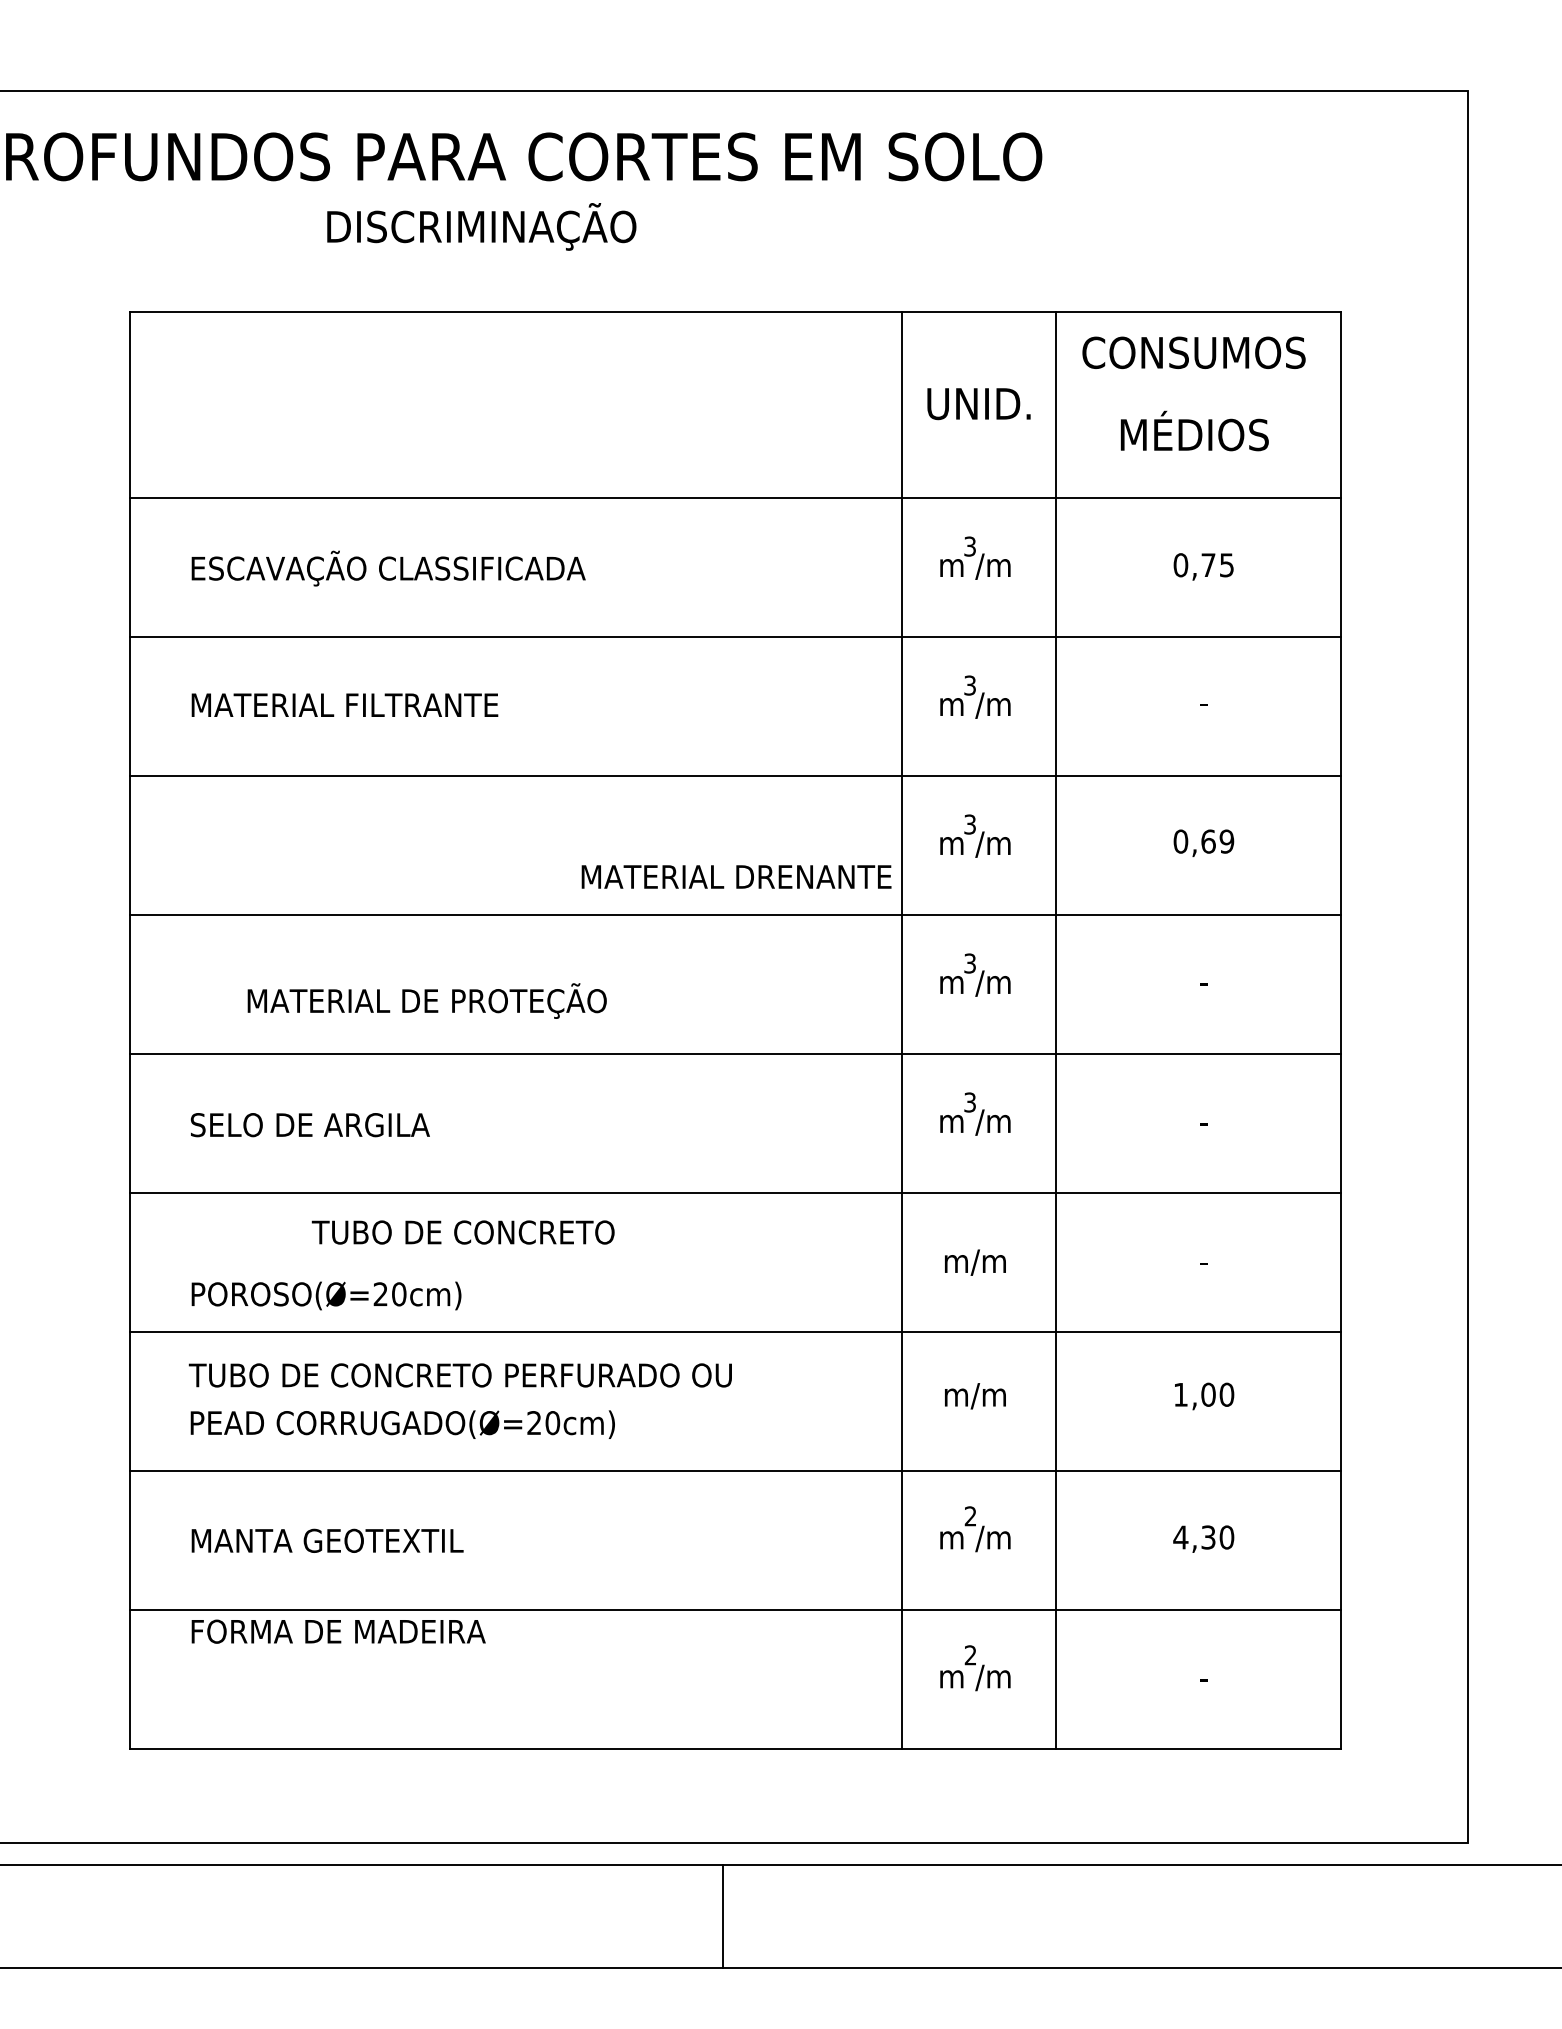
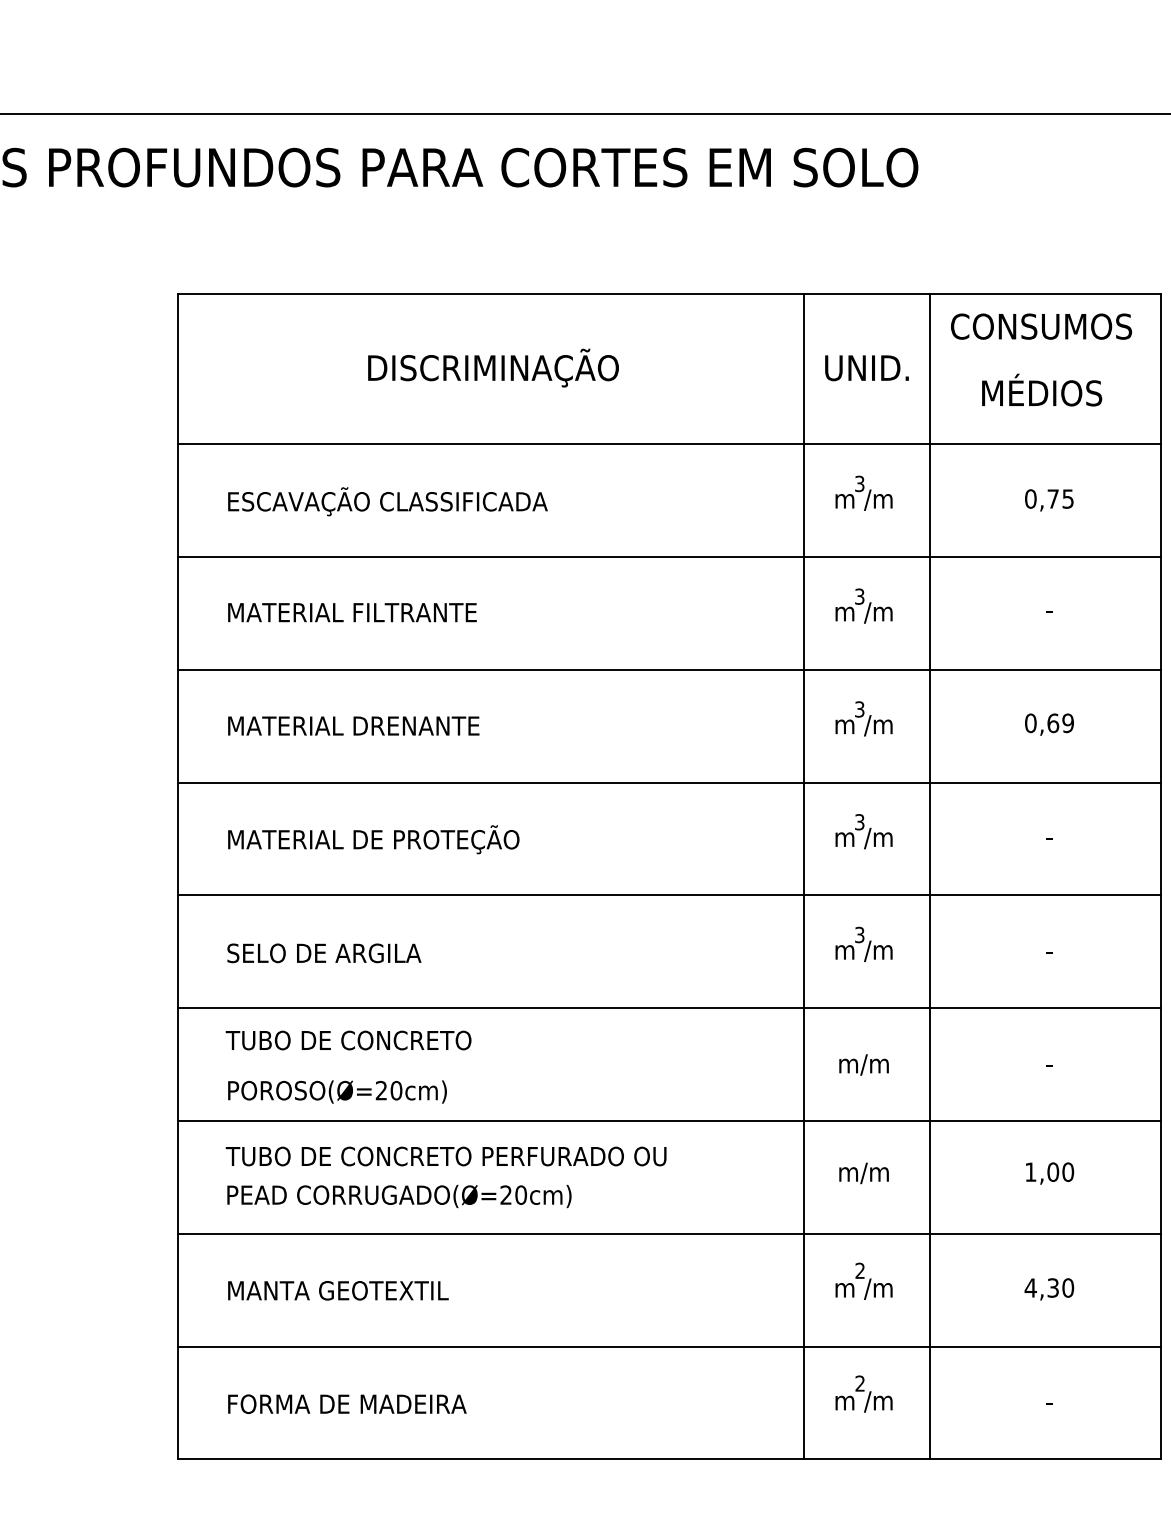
text: (481, 226) -> (493, 367), moved
text: (736, 876) -> (353, 725), moved
text: (426, 1000) -> (373, 839), moved
text: (462, 1232) -> (348, 1040), moved
text: (338, 1631) -> (347, 1404), moved

